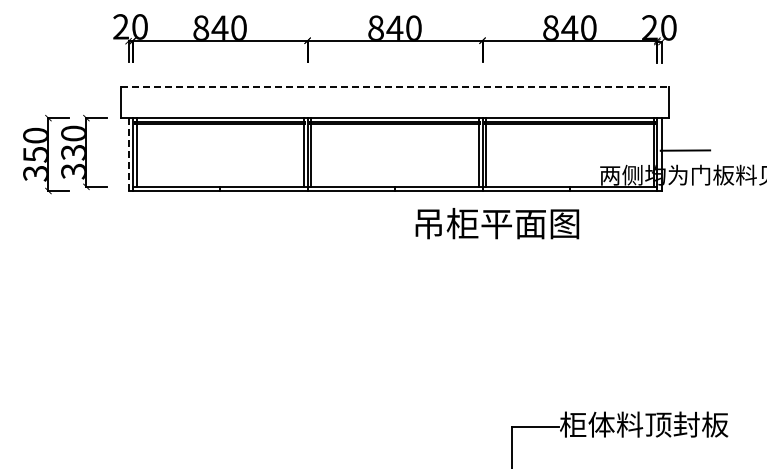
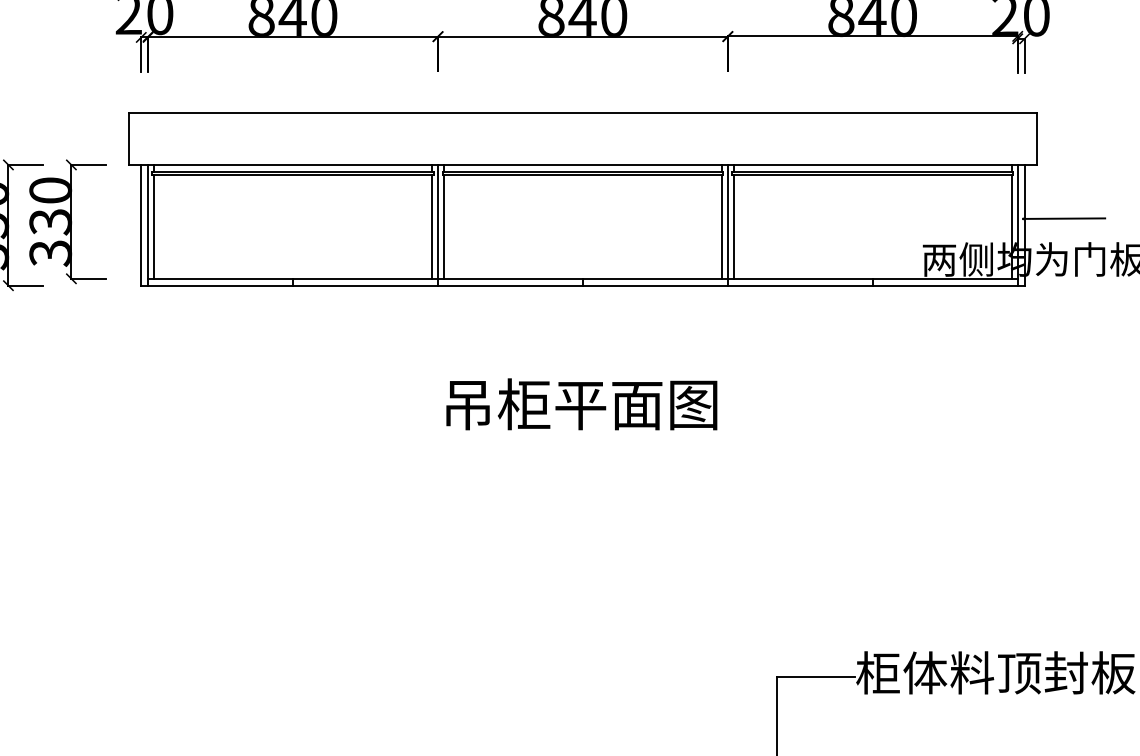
line: (395, 86) -> (583, 112), dashed -> solid
line: (128, 154) -> (141, 225), dashed -> solid
text: (497, 223) -> (581, 404), moved

